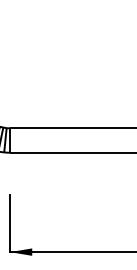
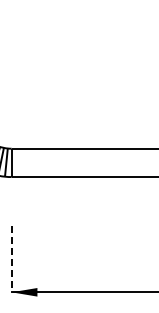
line: (9, 223) -> (11, 259), solid -> dashed

